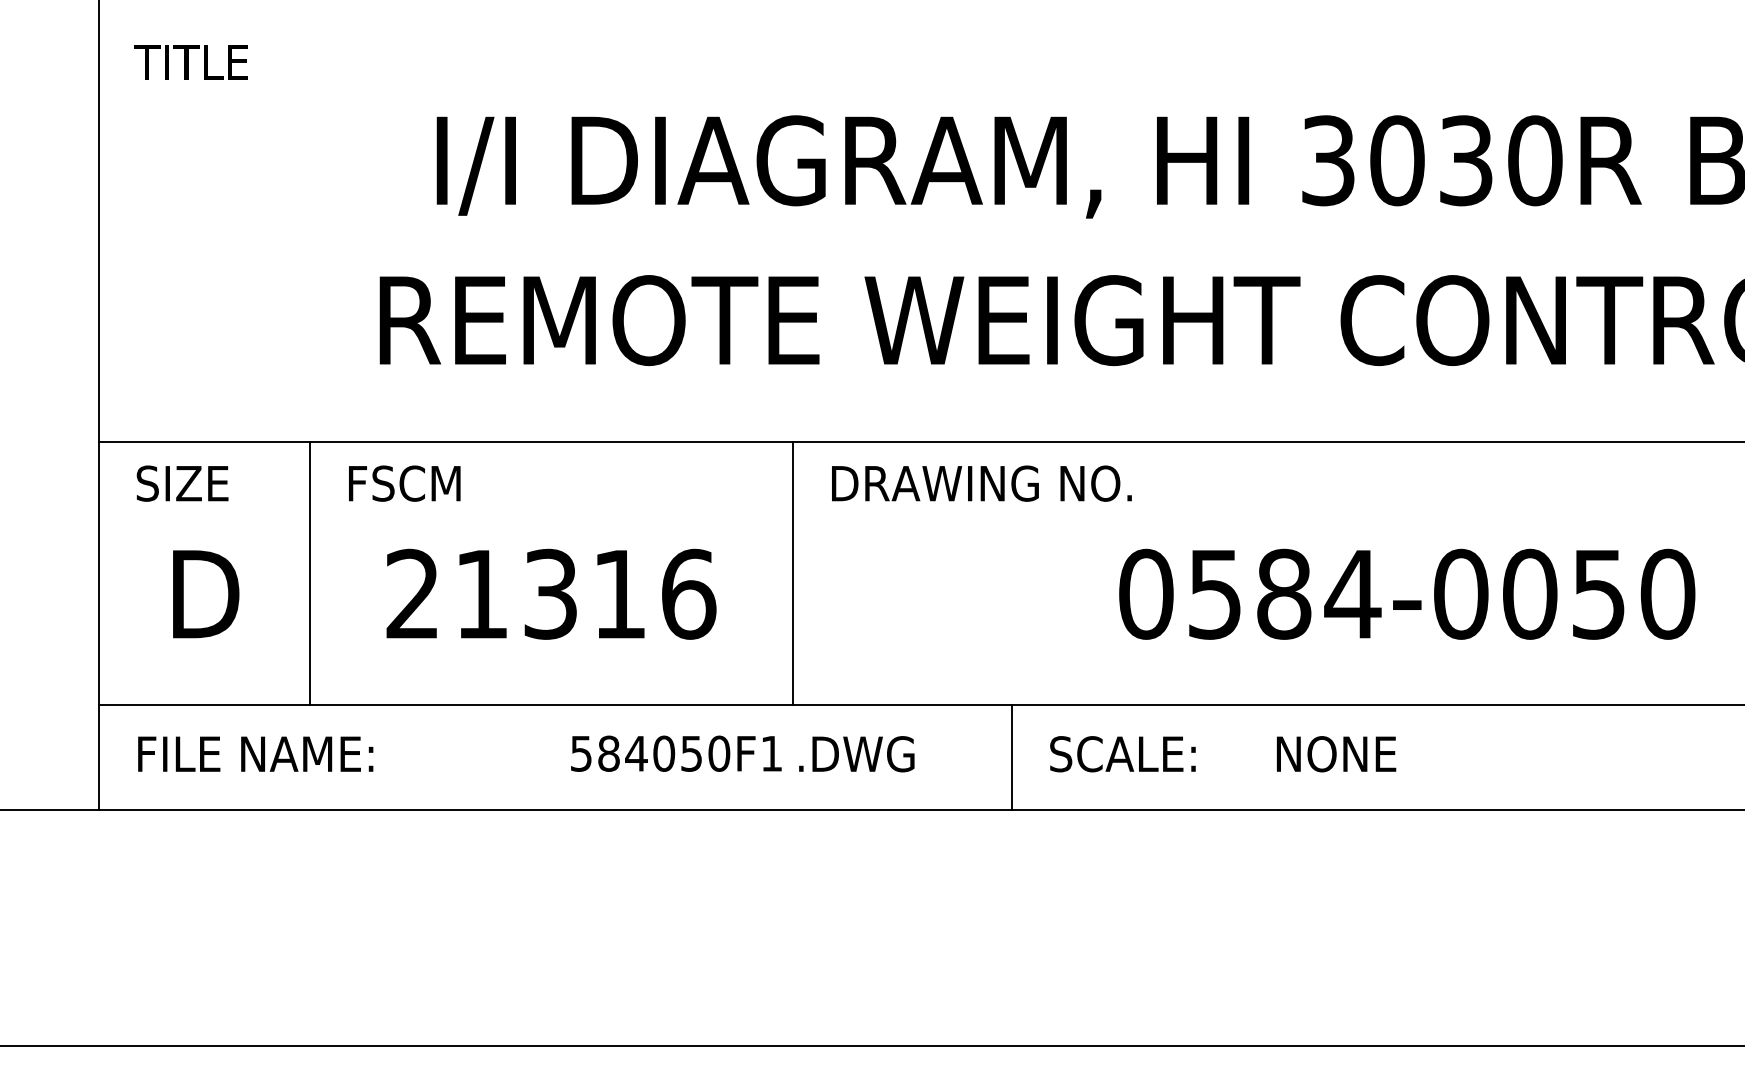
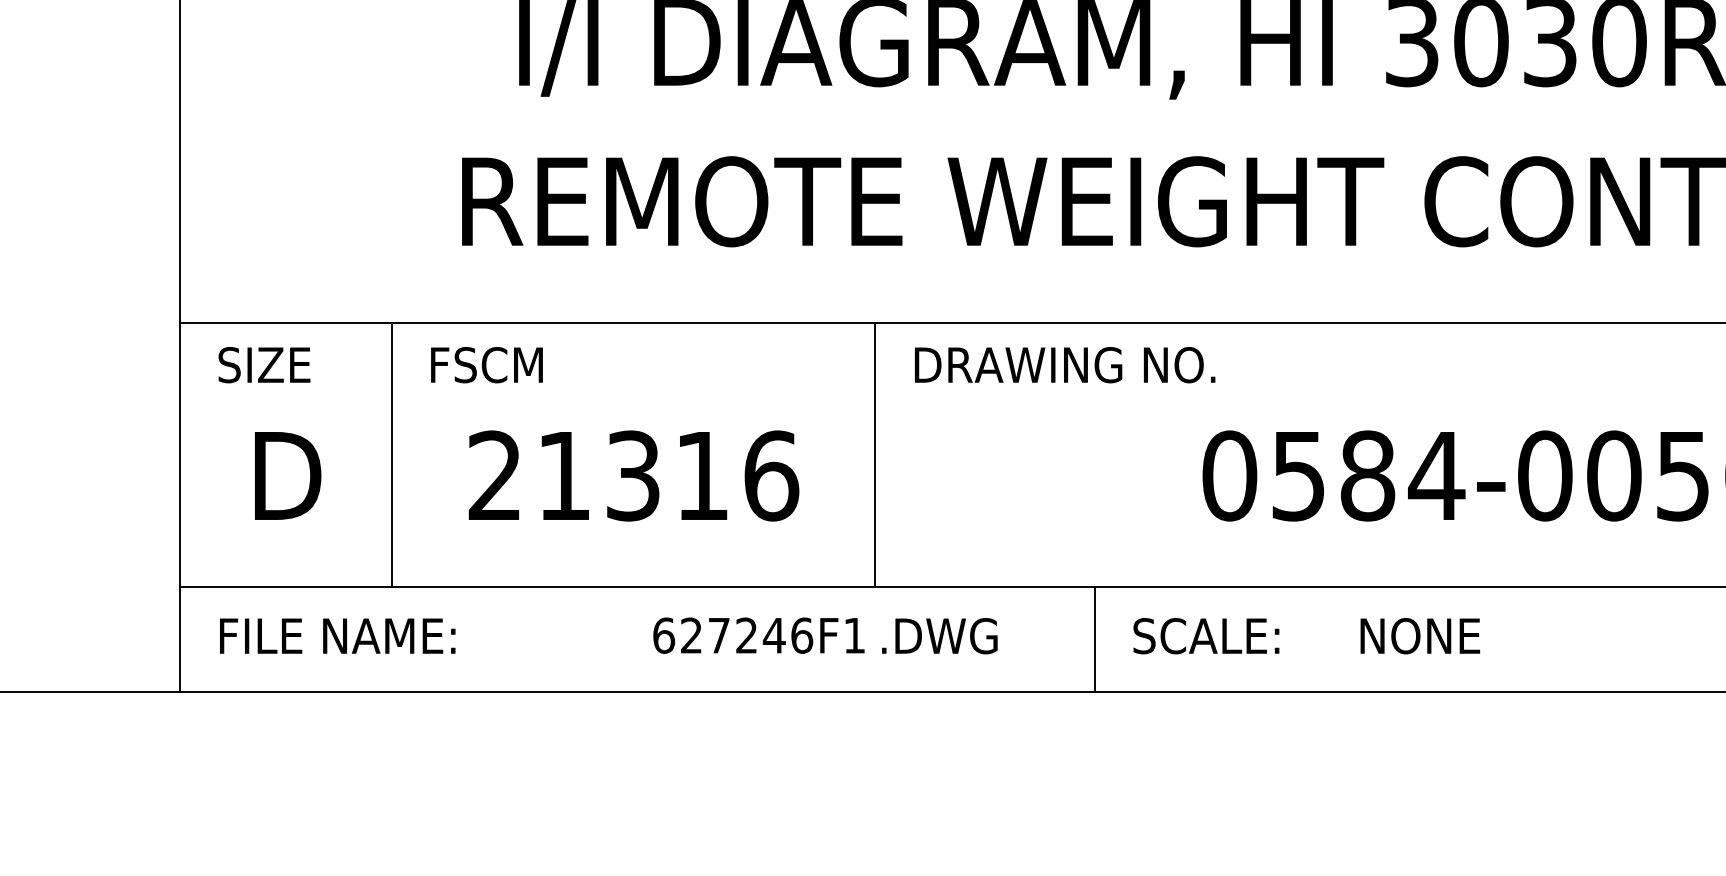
text: (650, 753) -> (733, 635), 584050F1 -> 627246F1

